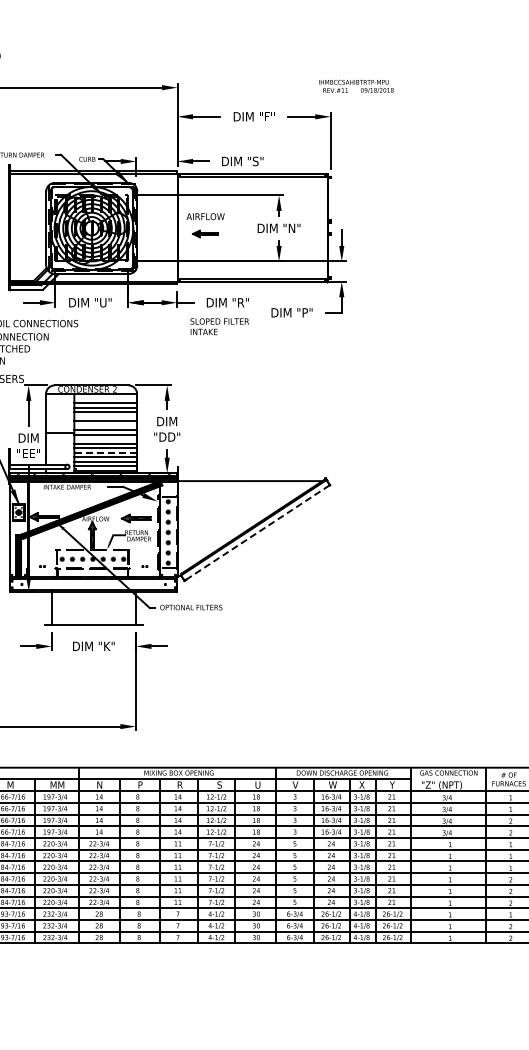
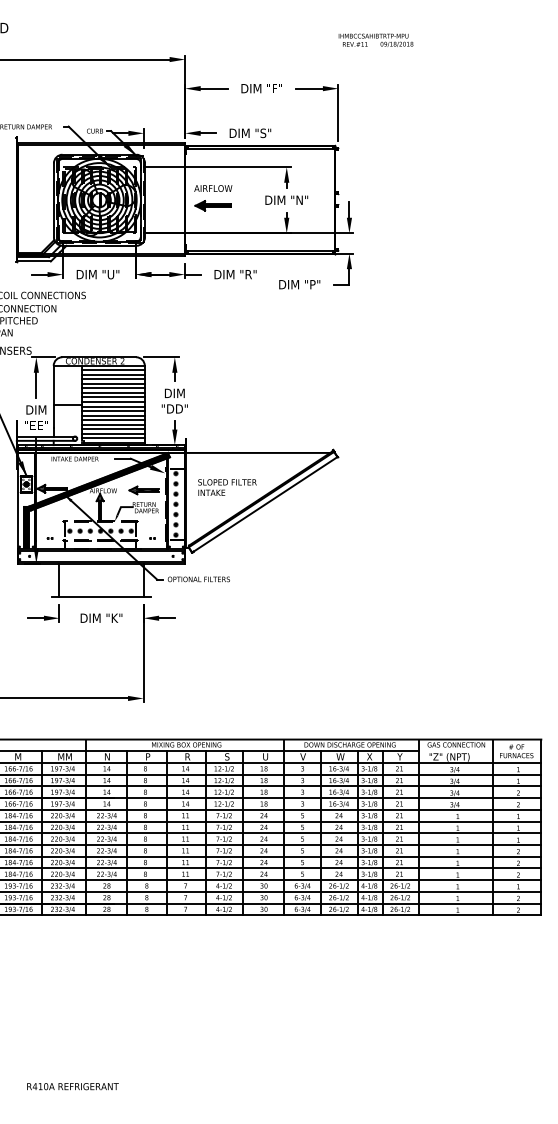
text: (355, 85) -> (375, 39), moved
part: (204, 233) -> (212, 205), size x1.43
text: (219, 326) -> (227, 487), moved
line: (105, 398) -> (113, 370), added
line: (105, 416) -> (113, 388), added
line: (105, 425) -> (113, 397), added
line: (105, 439) -> (113, 411), added
line: (104, 452) -> (112, 424), dashed -> solid
line: (257, 532) -> (265, 504), dashed -> solid

